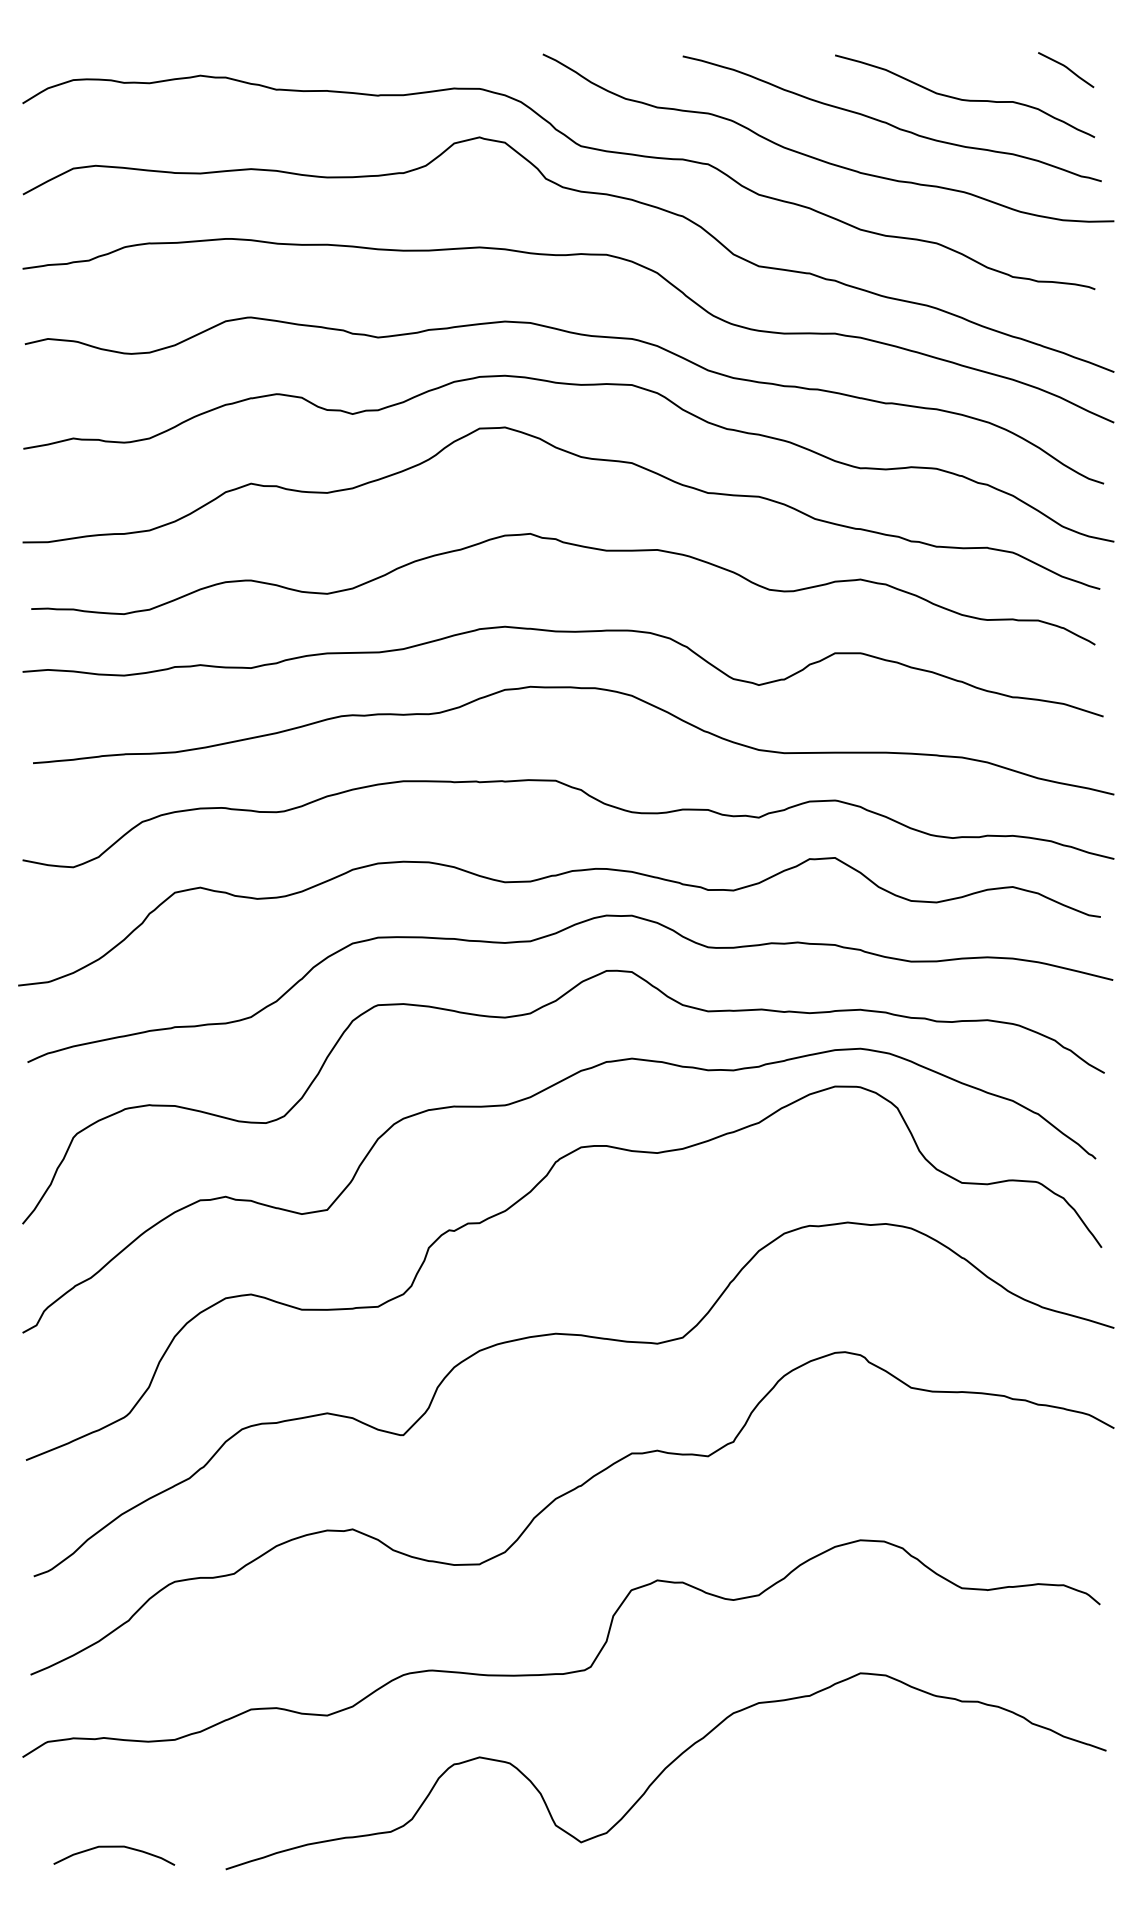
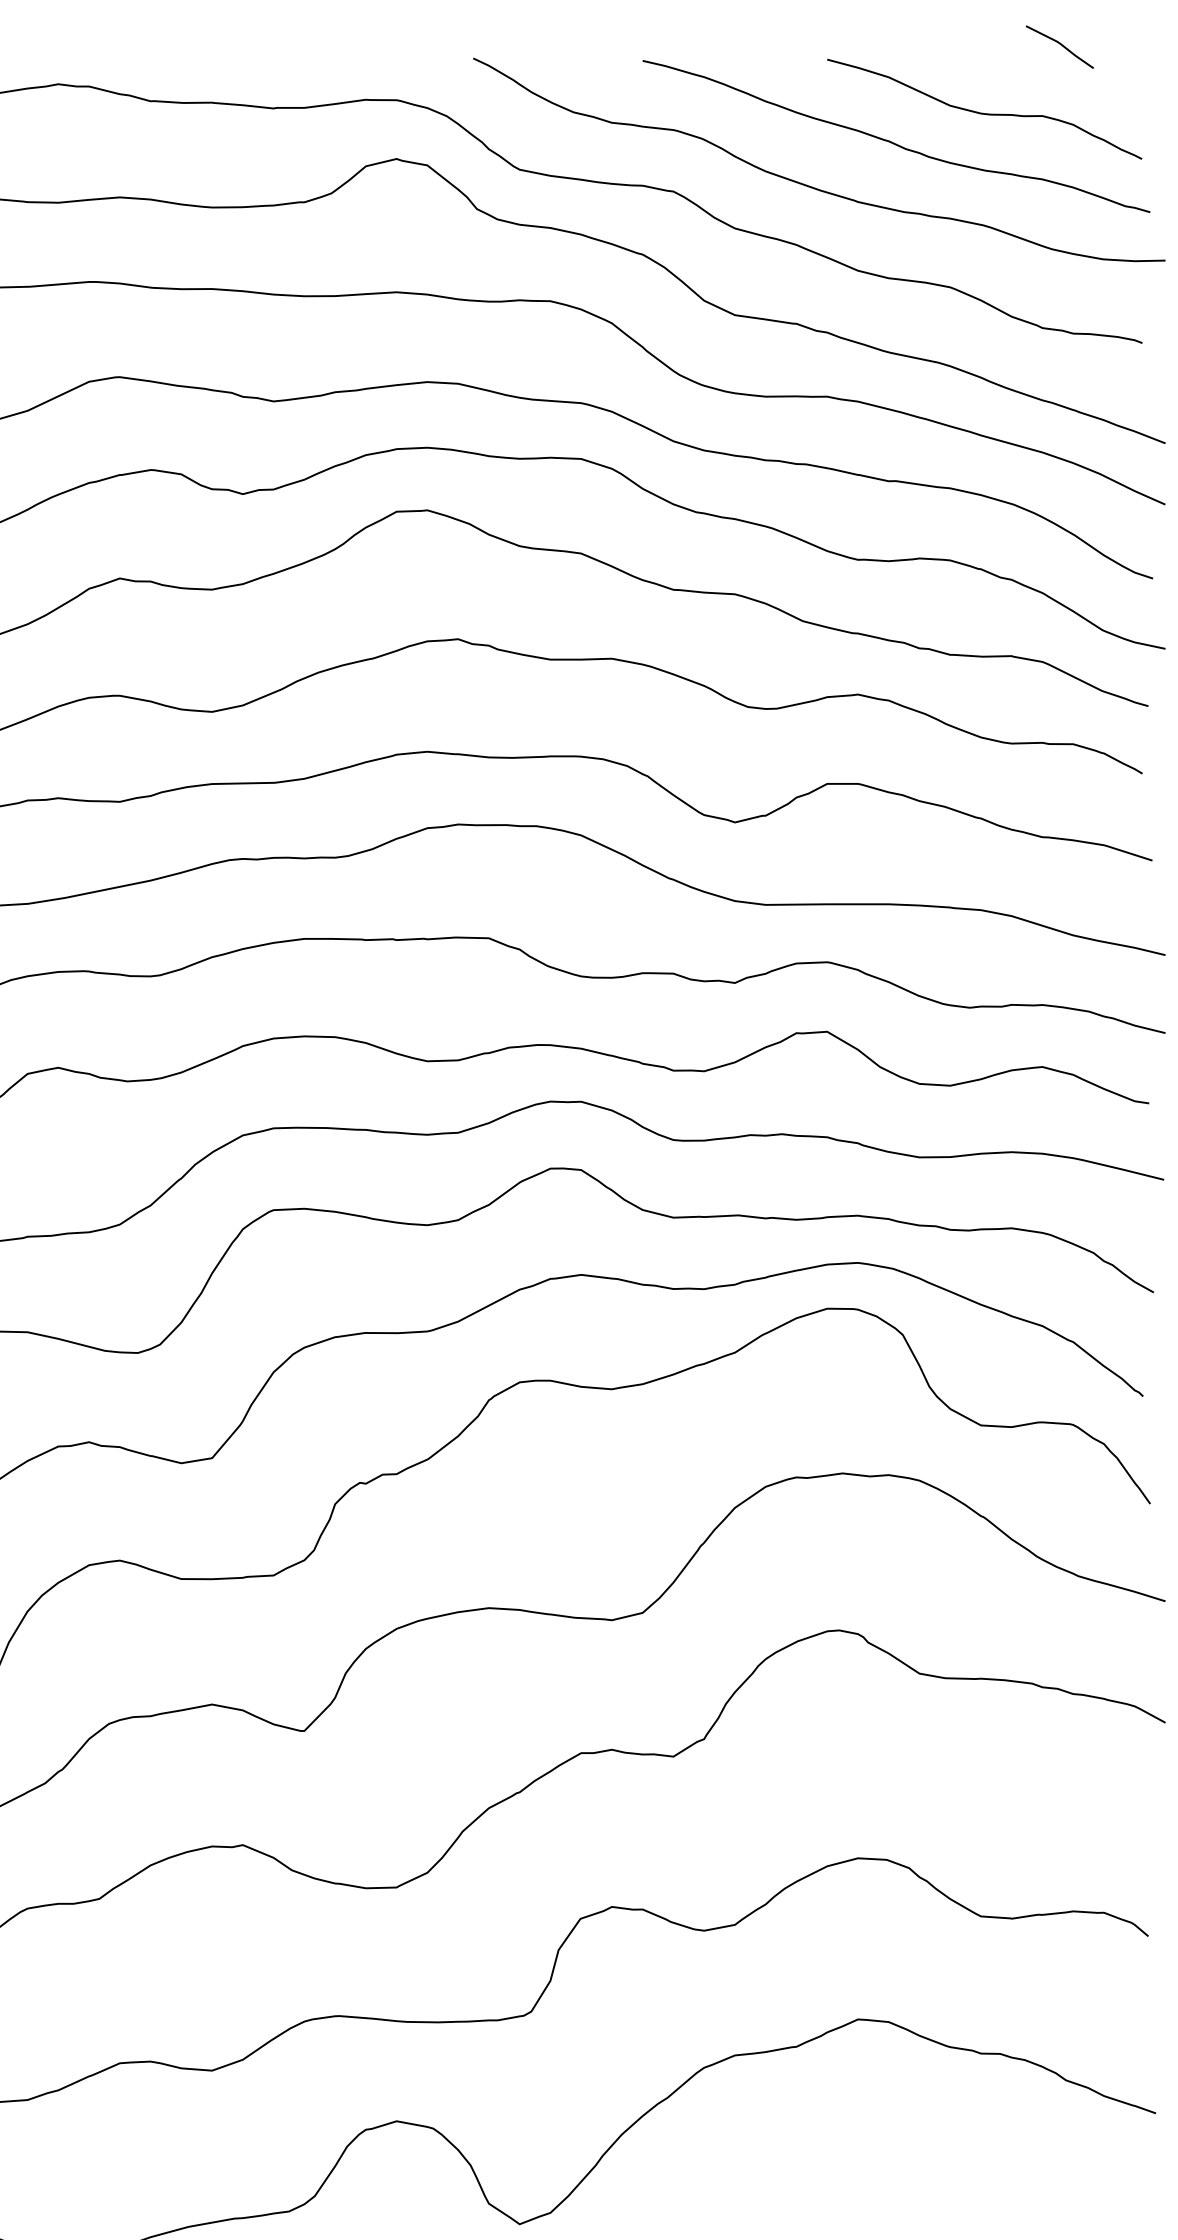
line: (1067, 69) -> (1061, 46), moved

